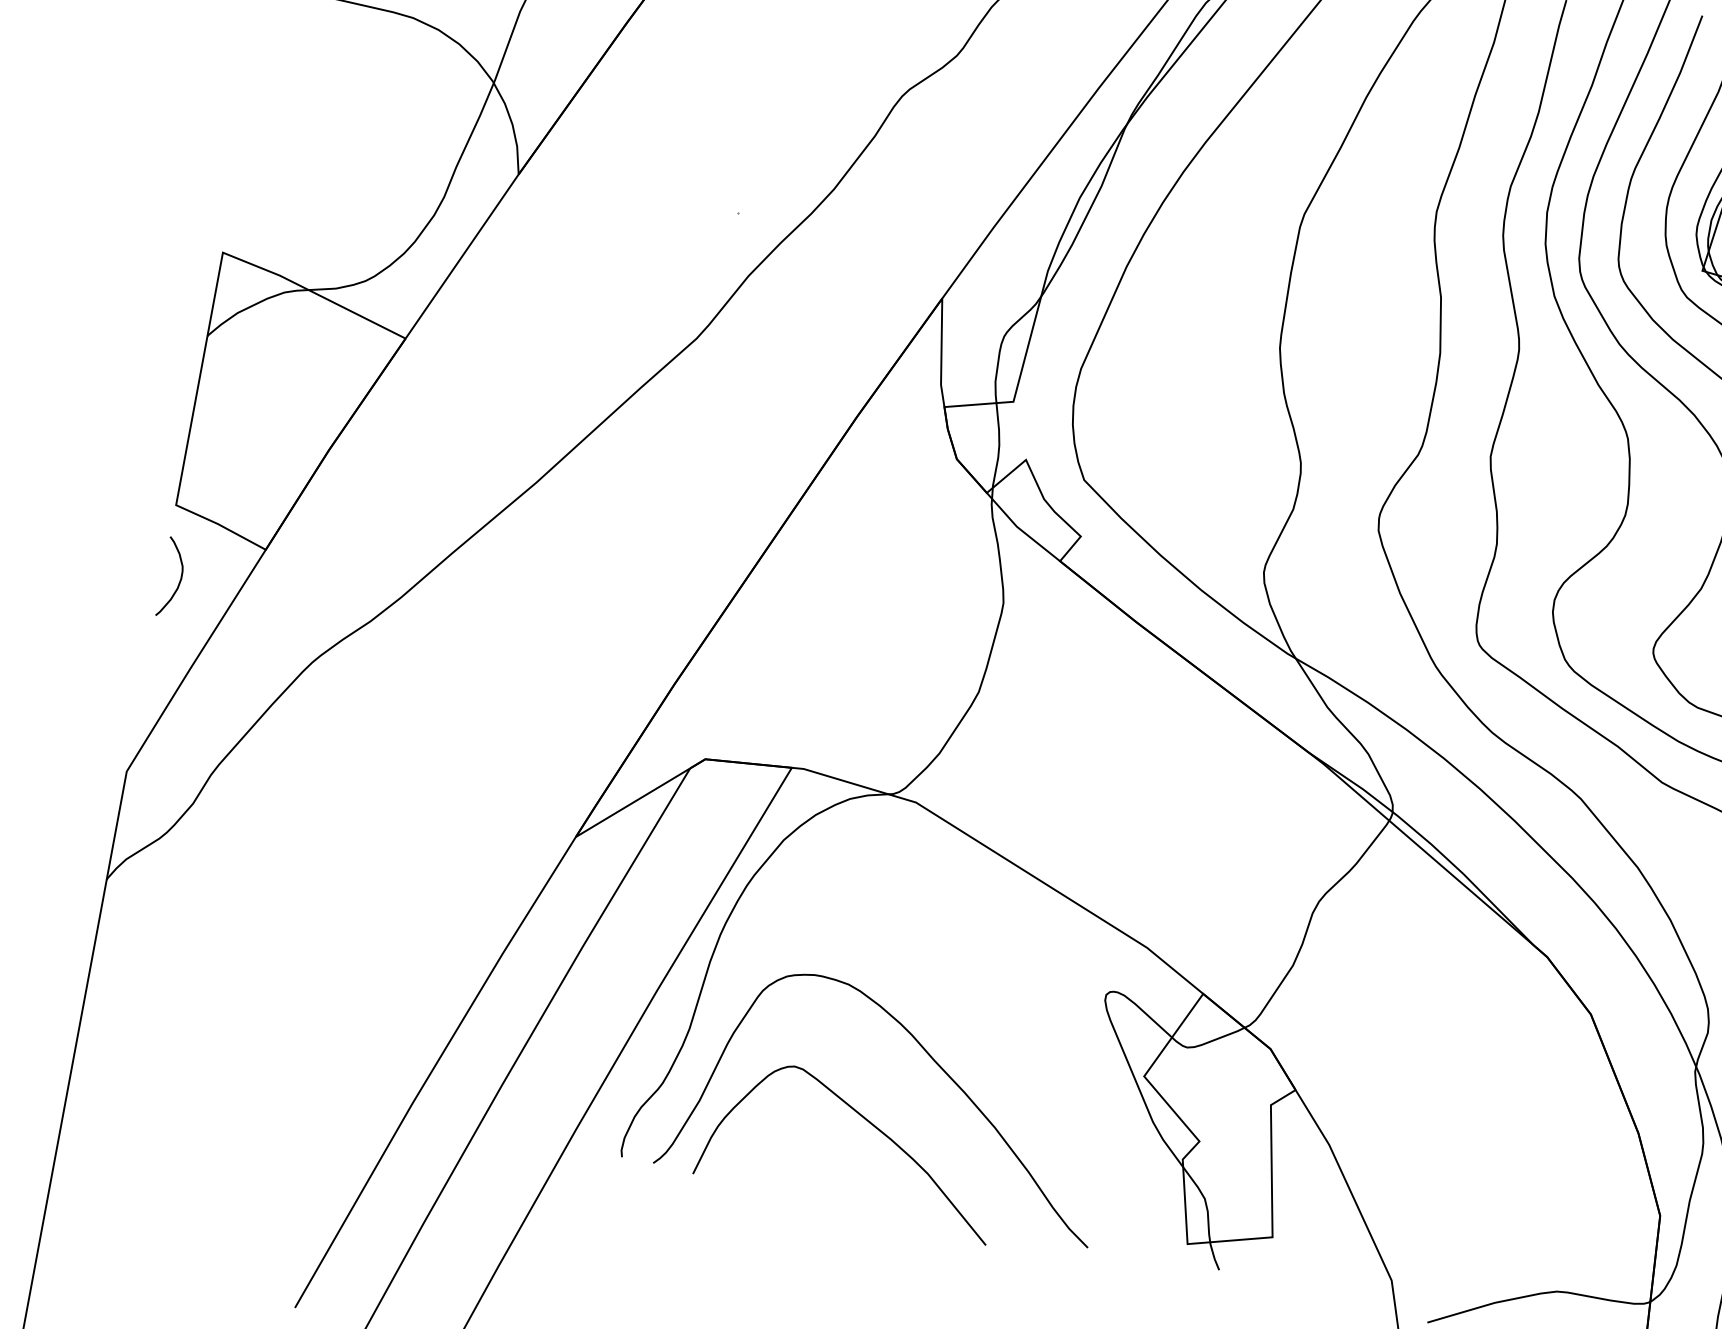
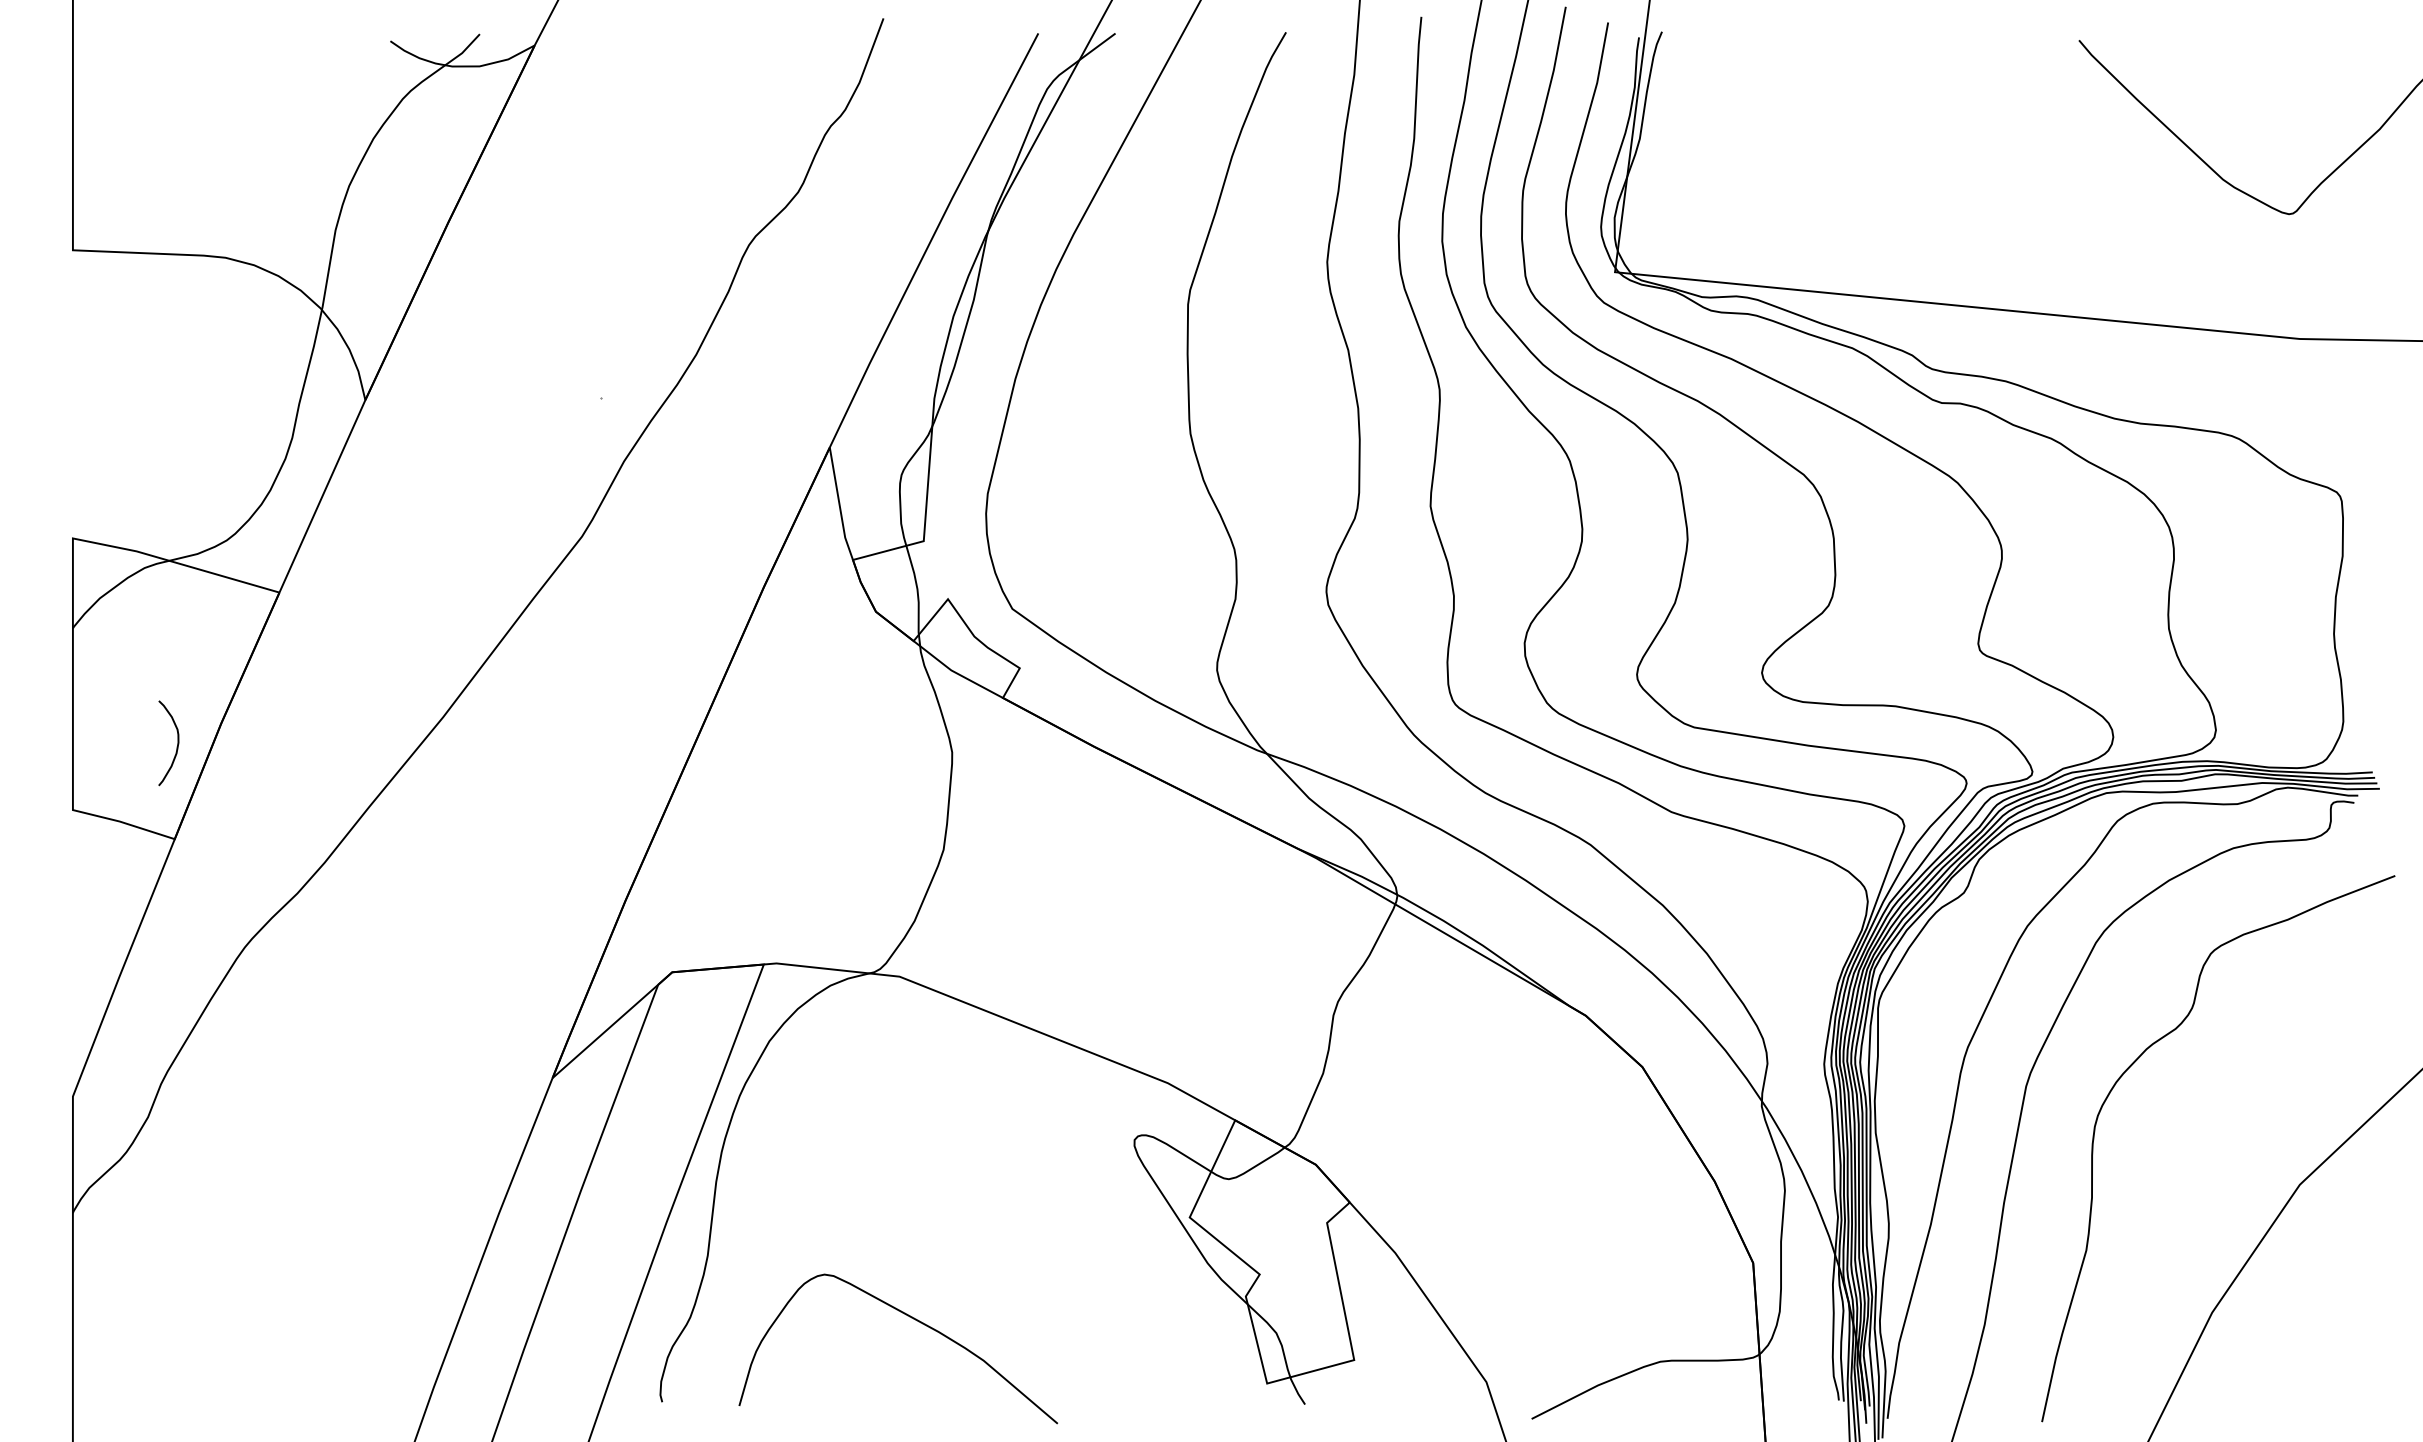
curve: (178, 582) -> (176, 746), moved
curve: (932, 1060) -> (966, 1241), removed

